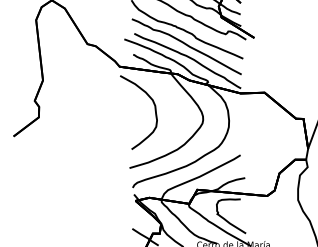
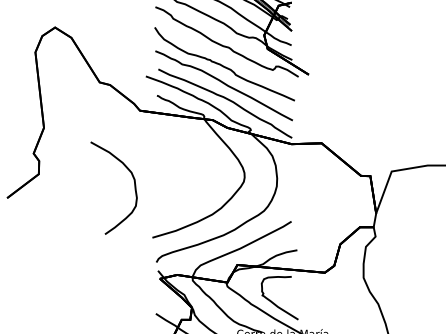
part: (155, 112) -> (134, 187), moved

